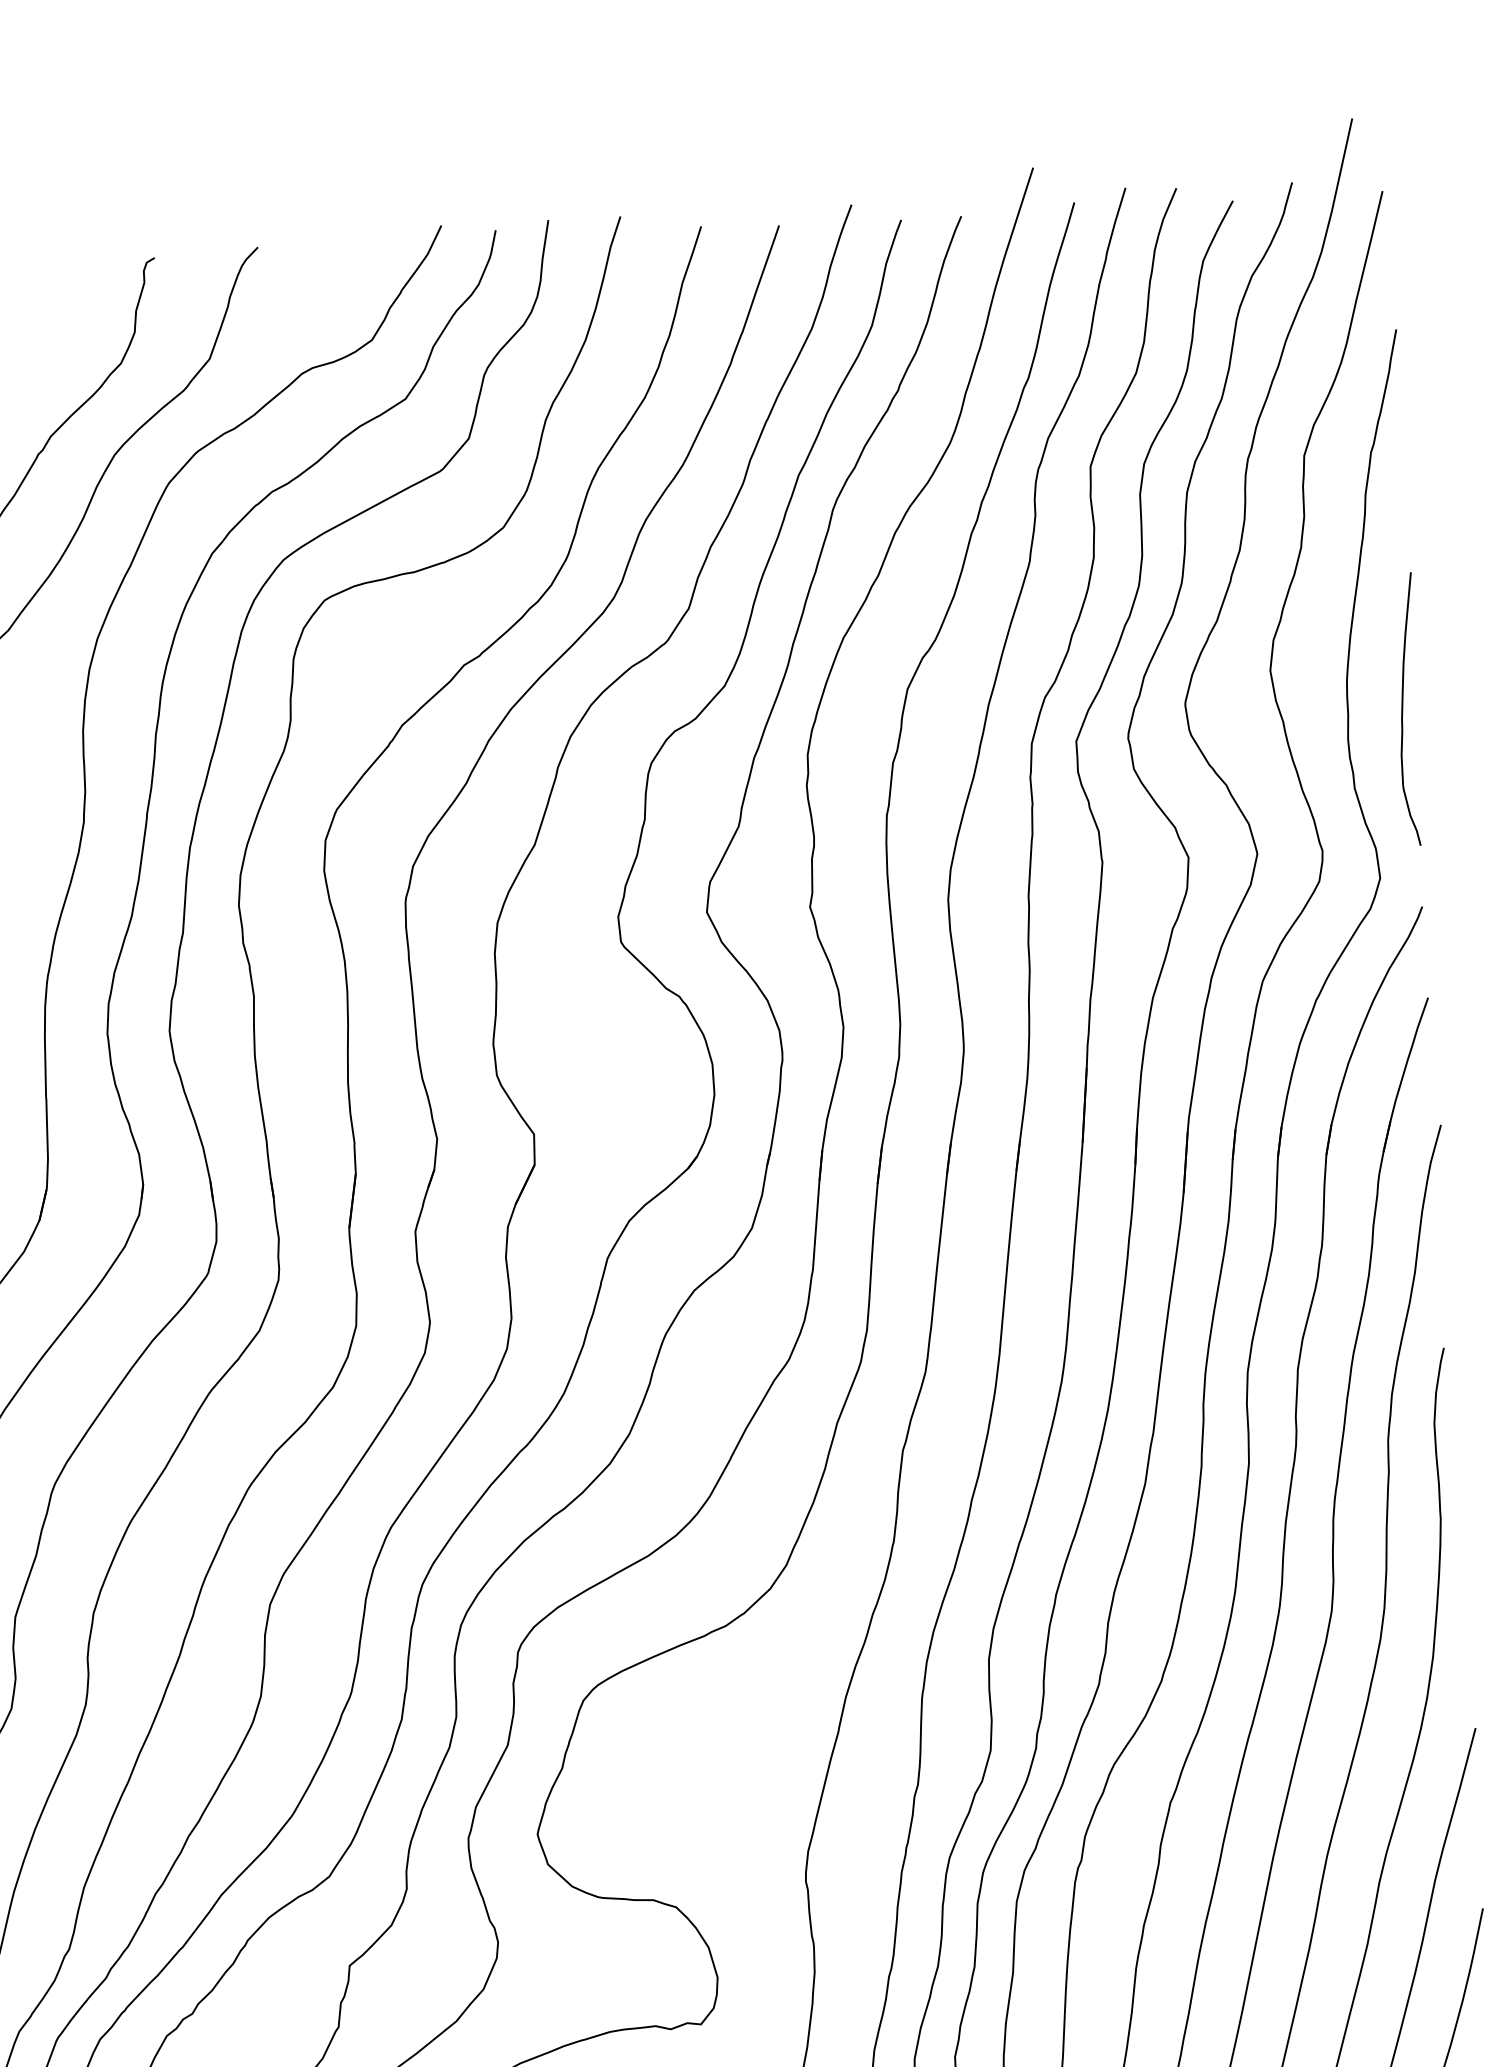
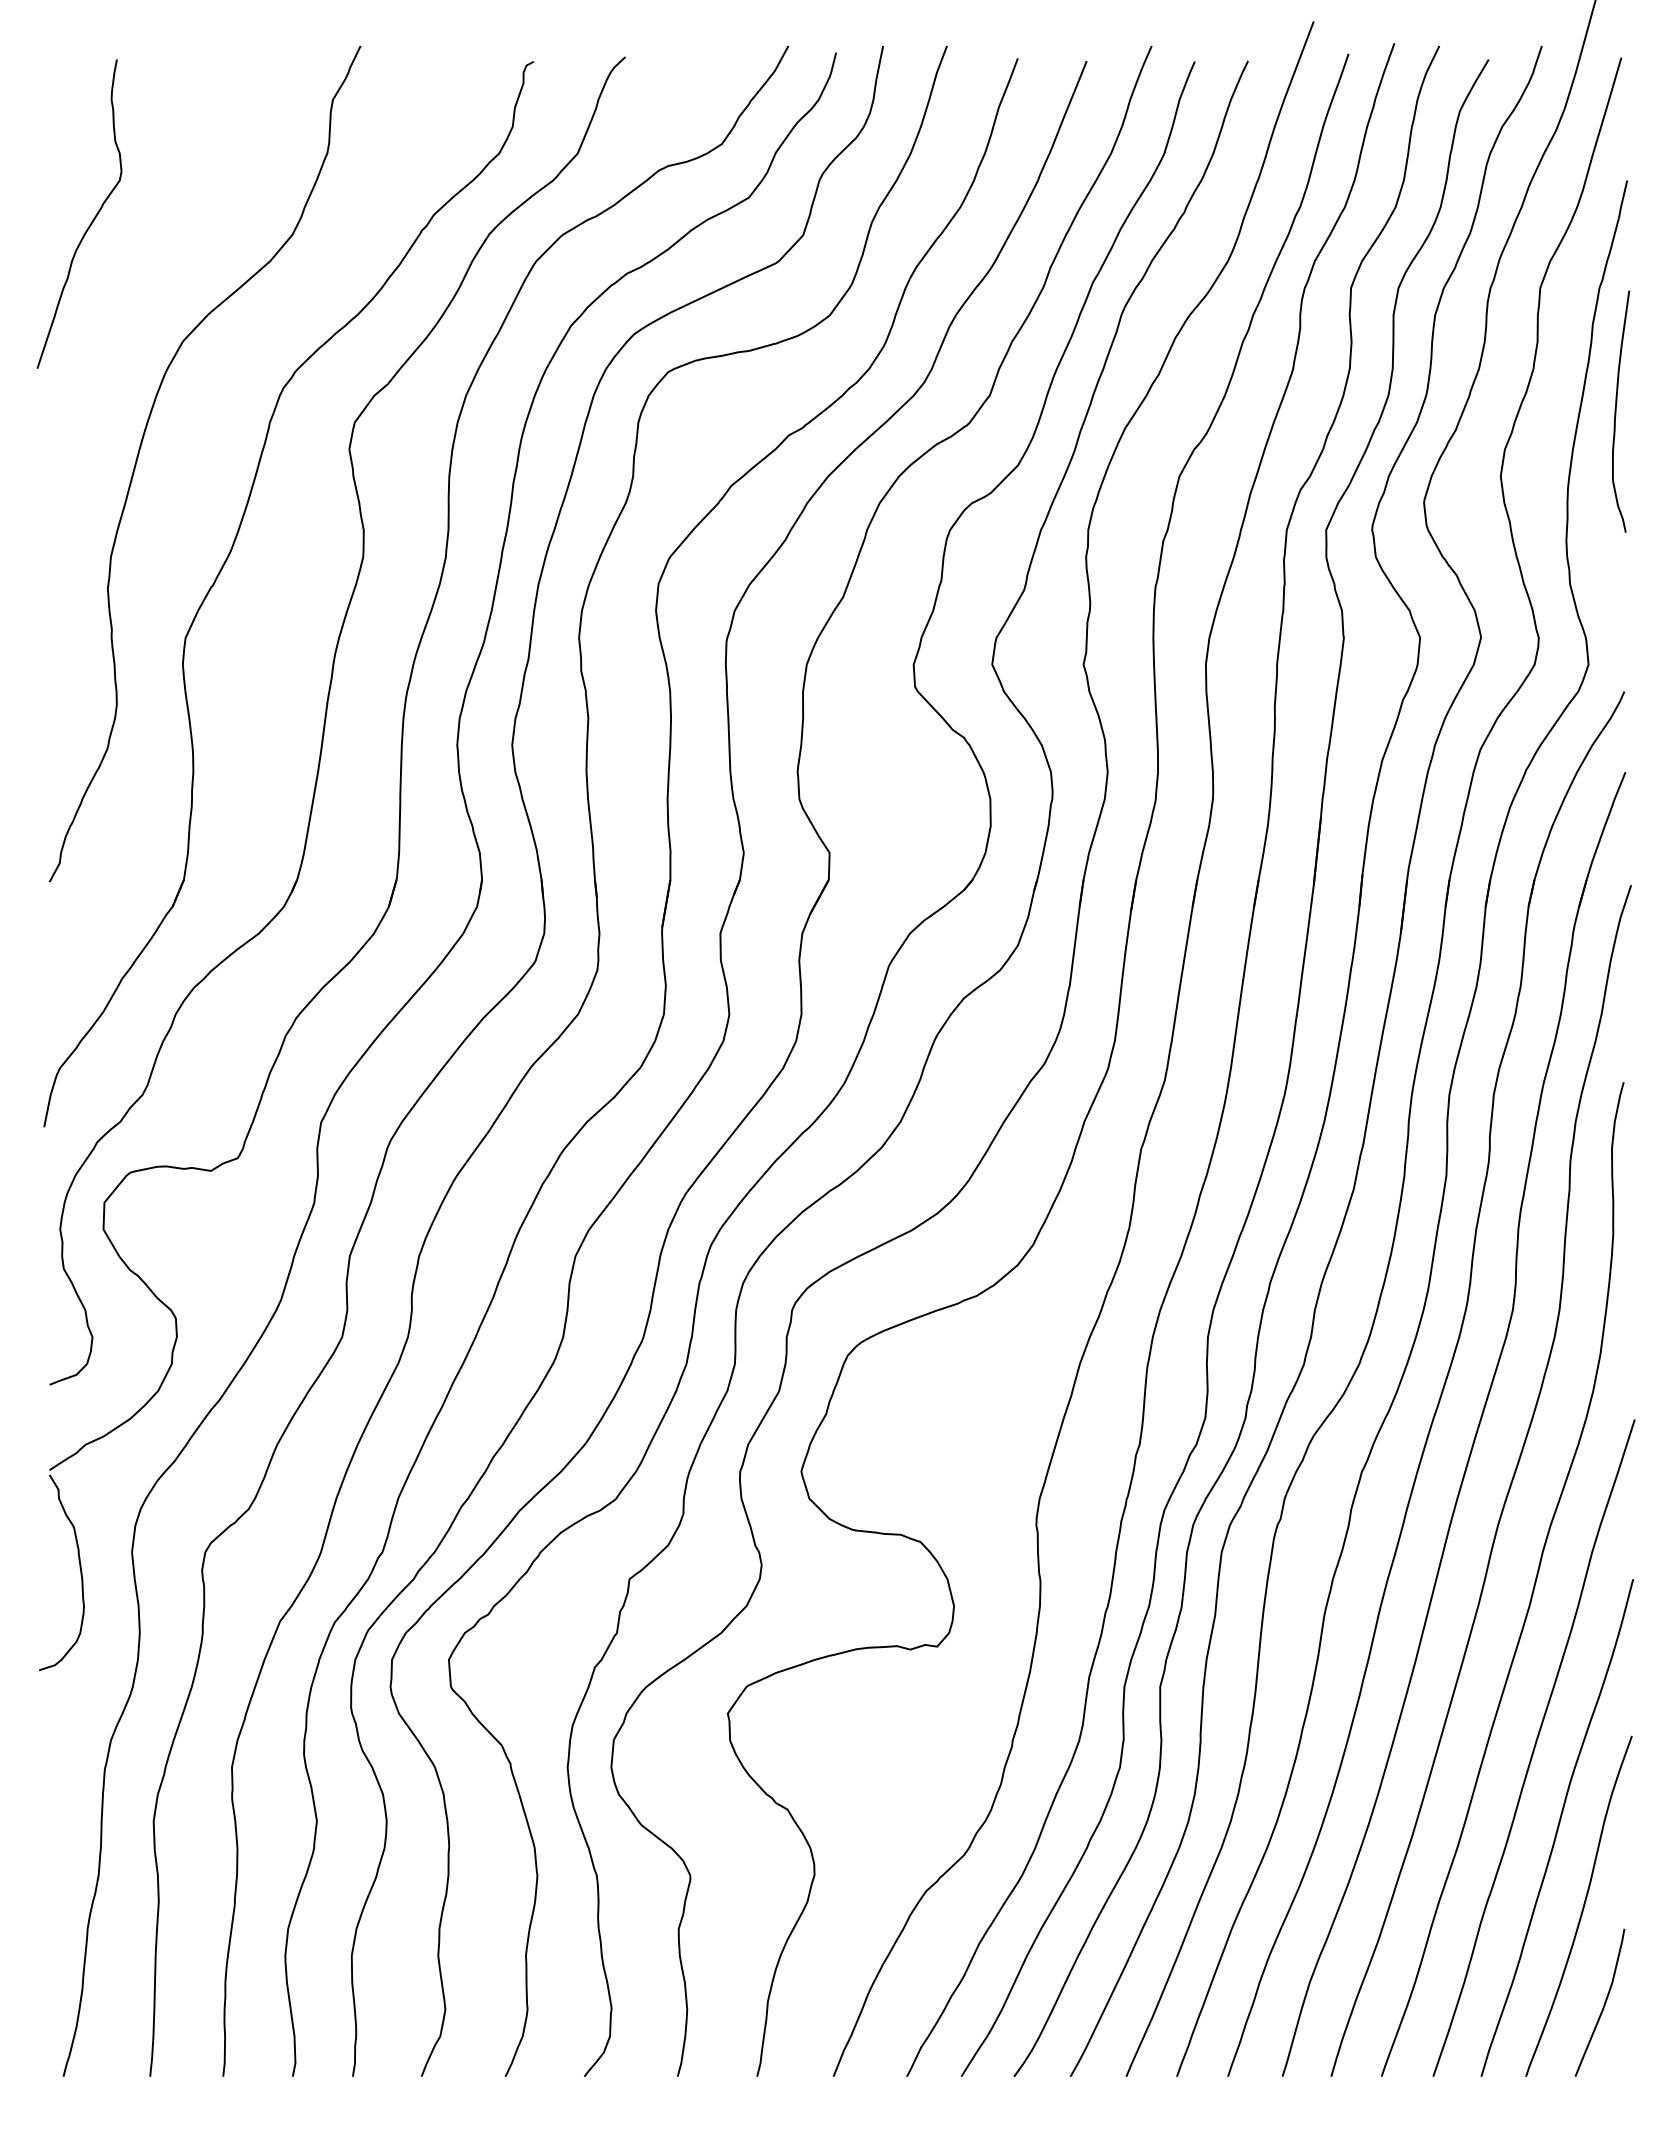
curve: (1403, 709) -> (1616, 411), moved

